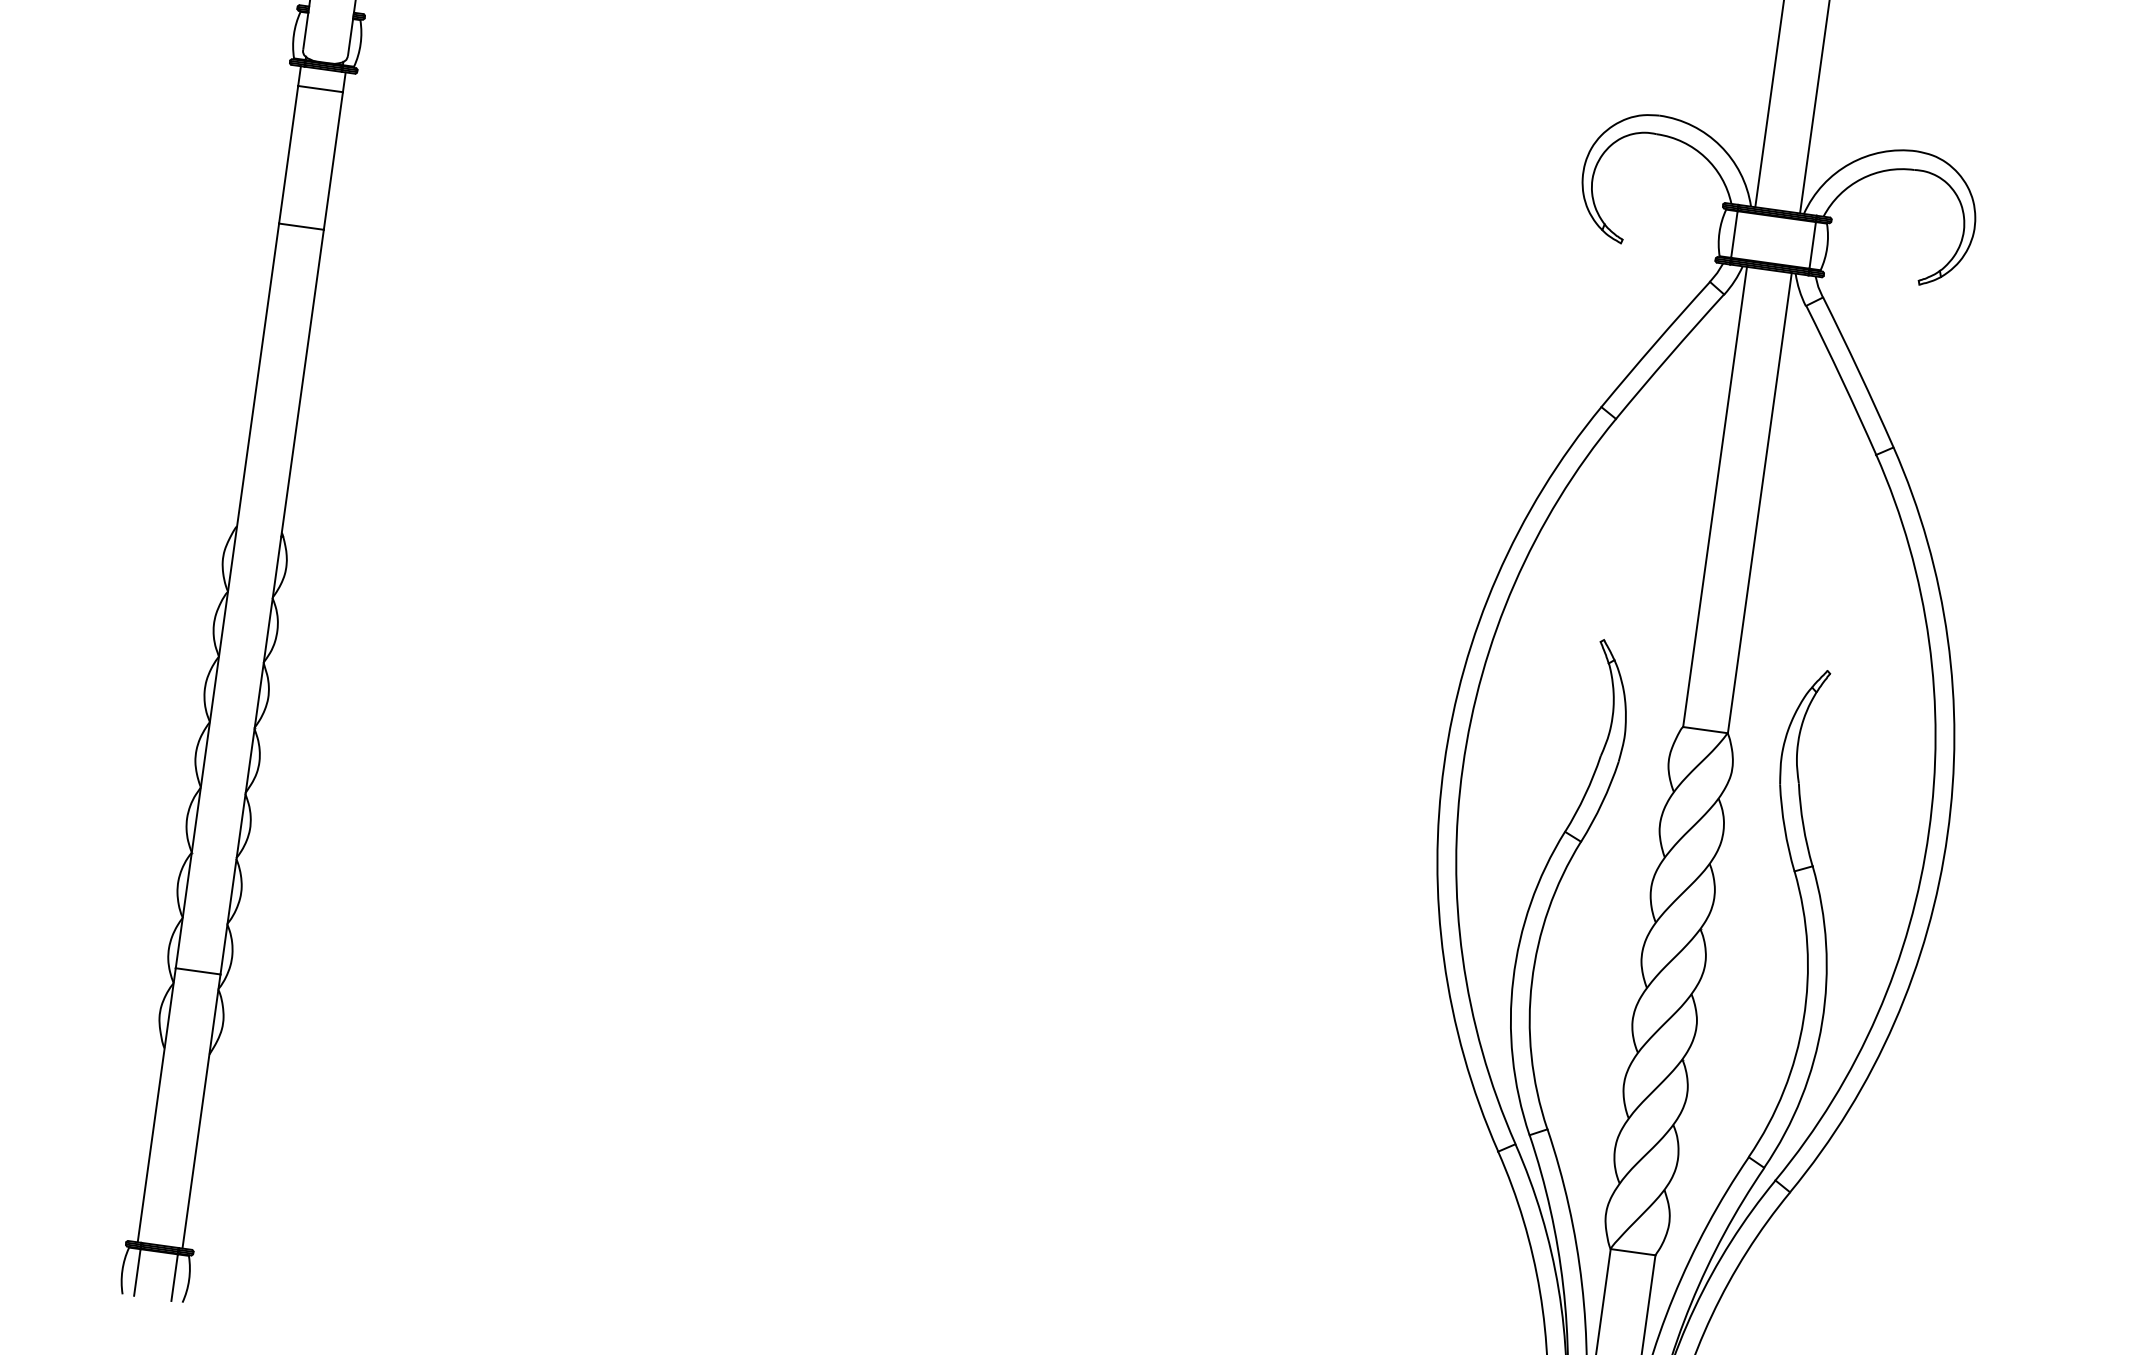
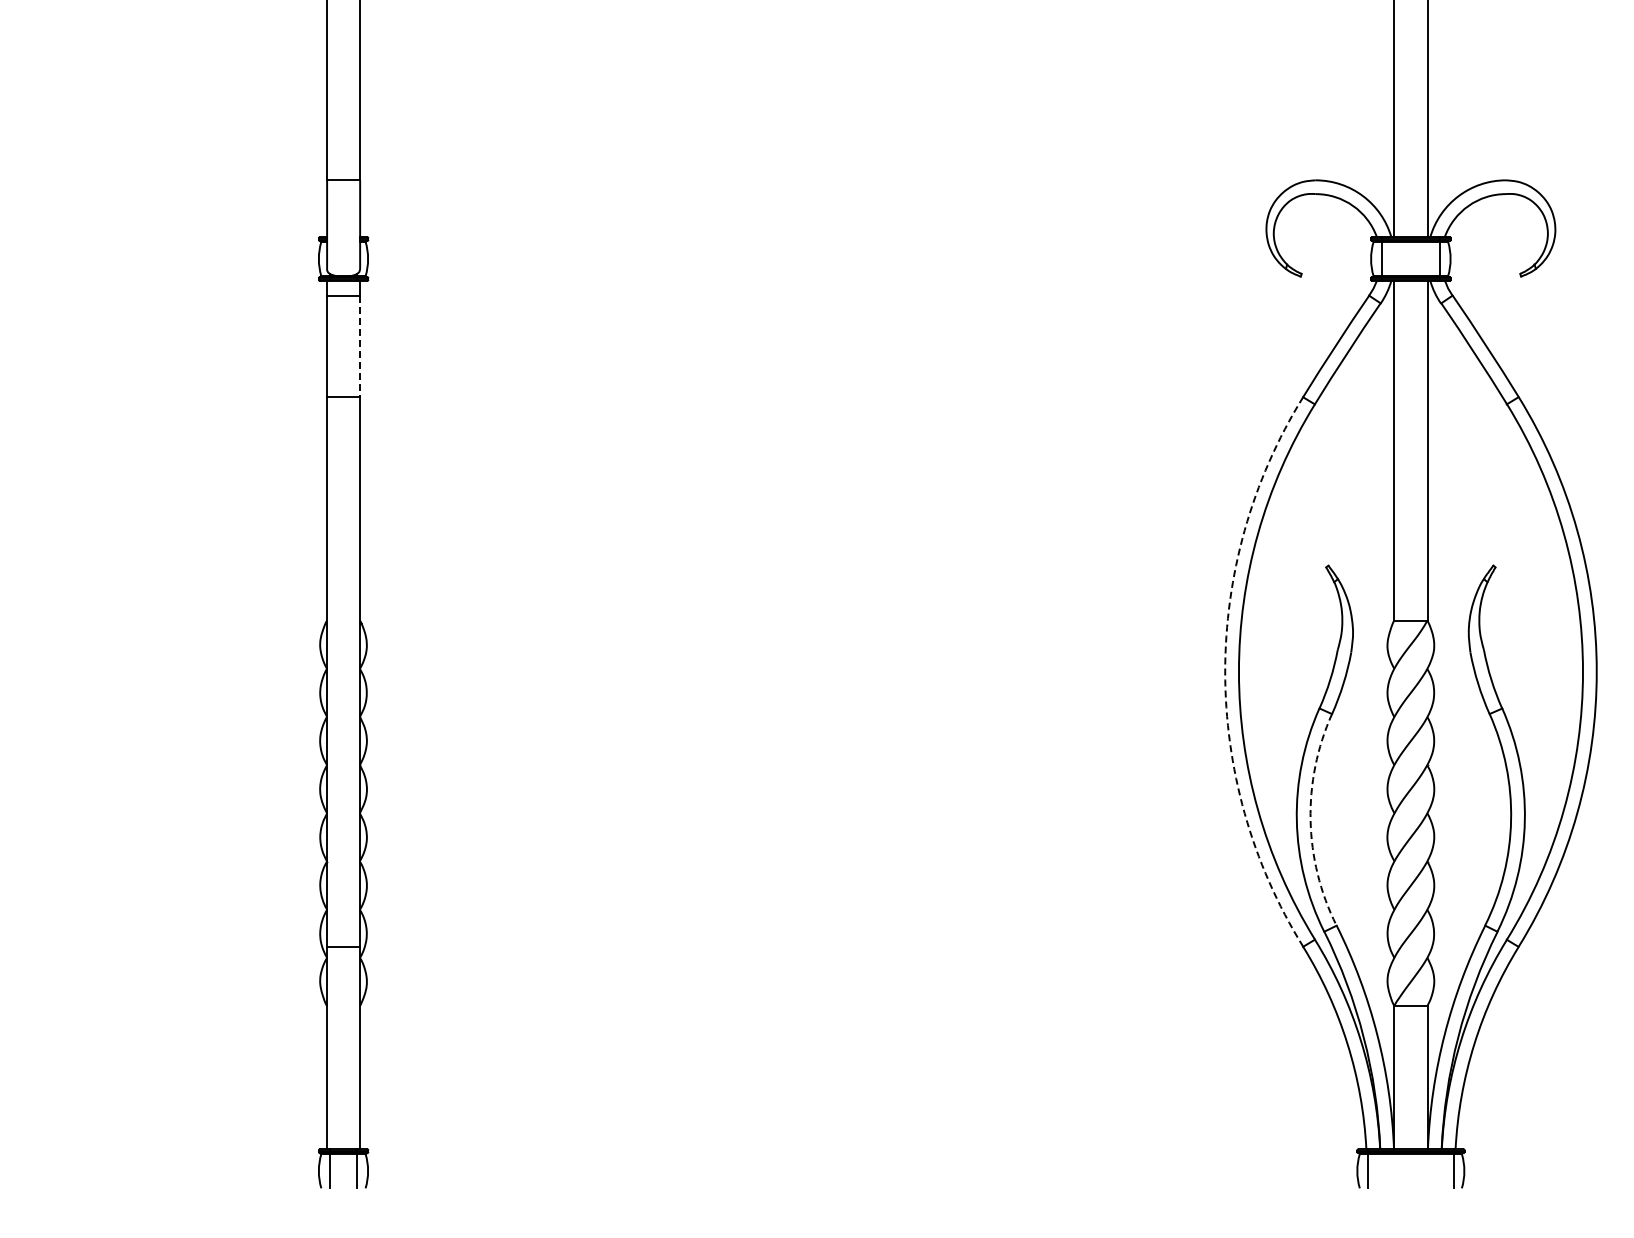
line: (333, 161) -> (360, 346), solid -> dashed
arc: (1444, 764) -> (1225, 671), solid -> dashed
arc: (1531, 981) -> (1310, 820), solid -> dashed

